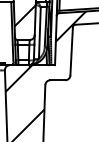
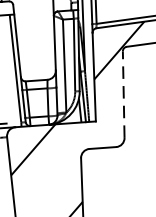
hatch: (24, 15) -> (35, 36), removed
line: (71, 50) -> (123, 93), solid -> dashed

